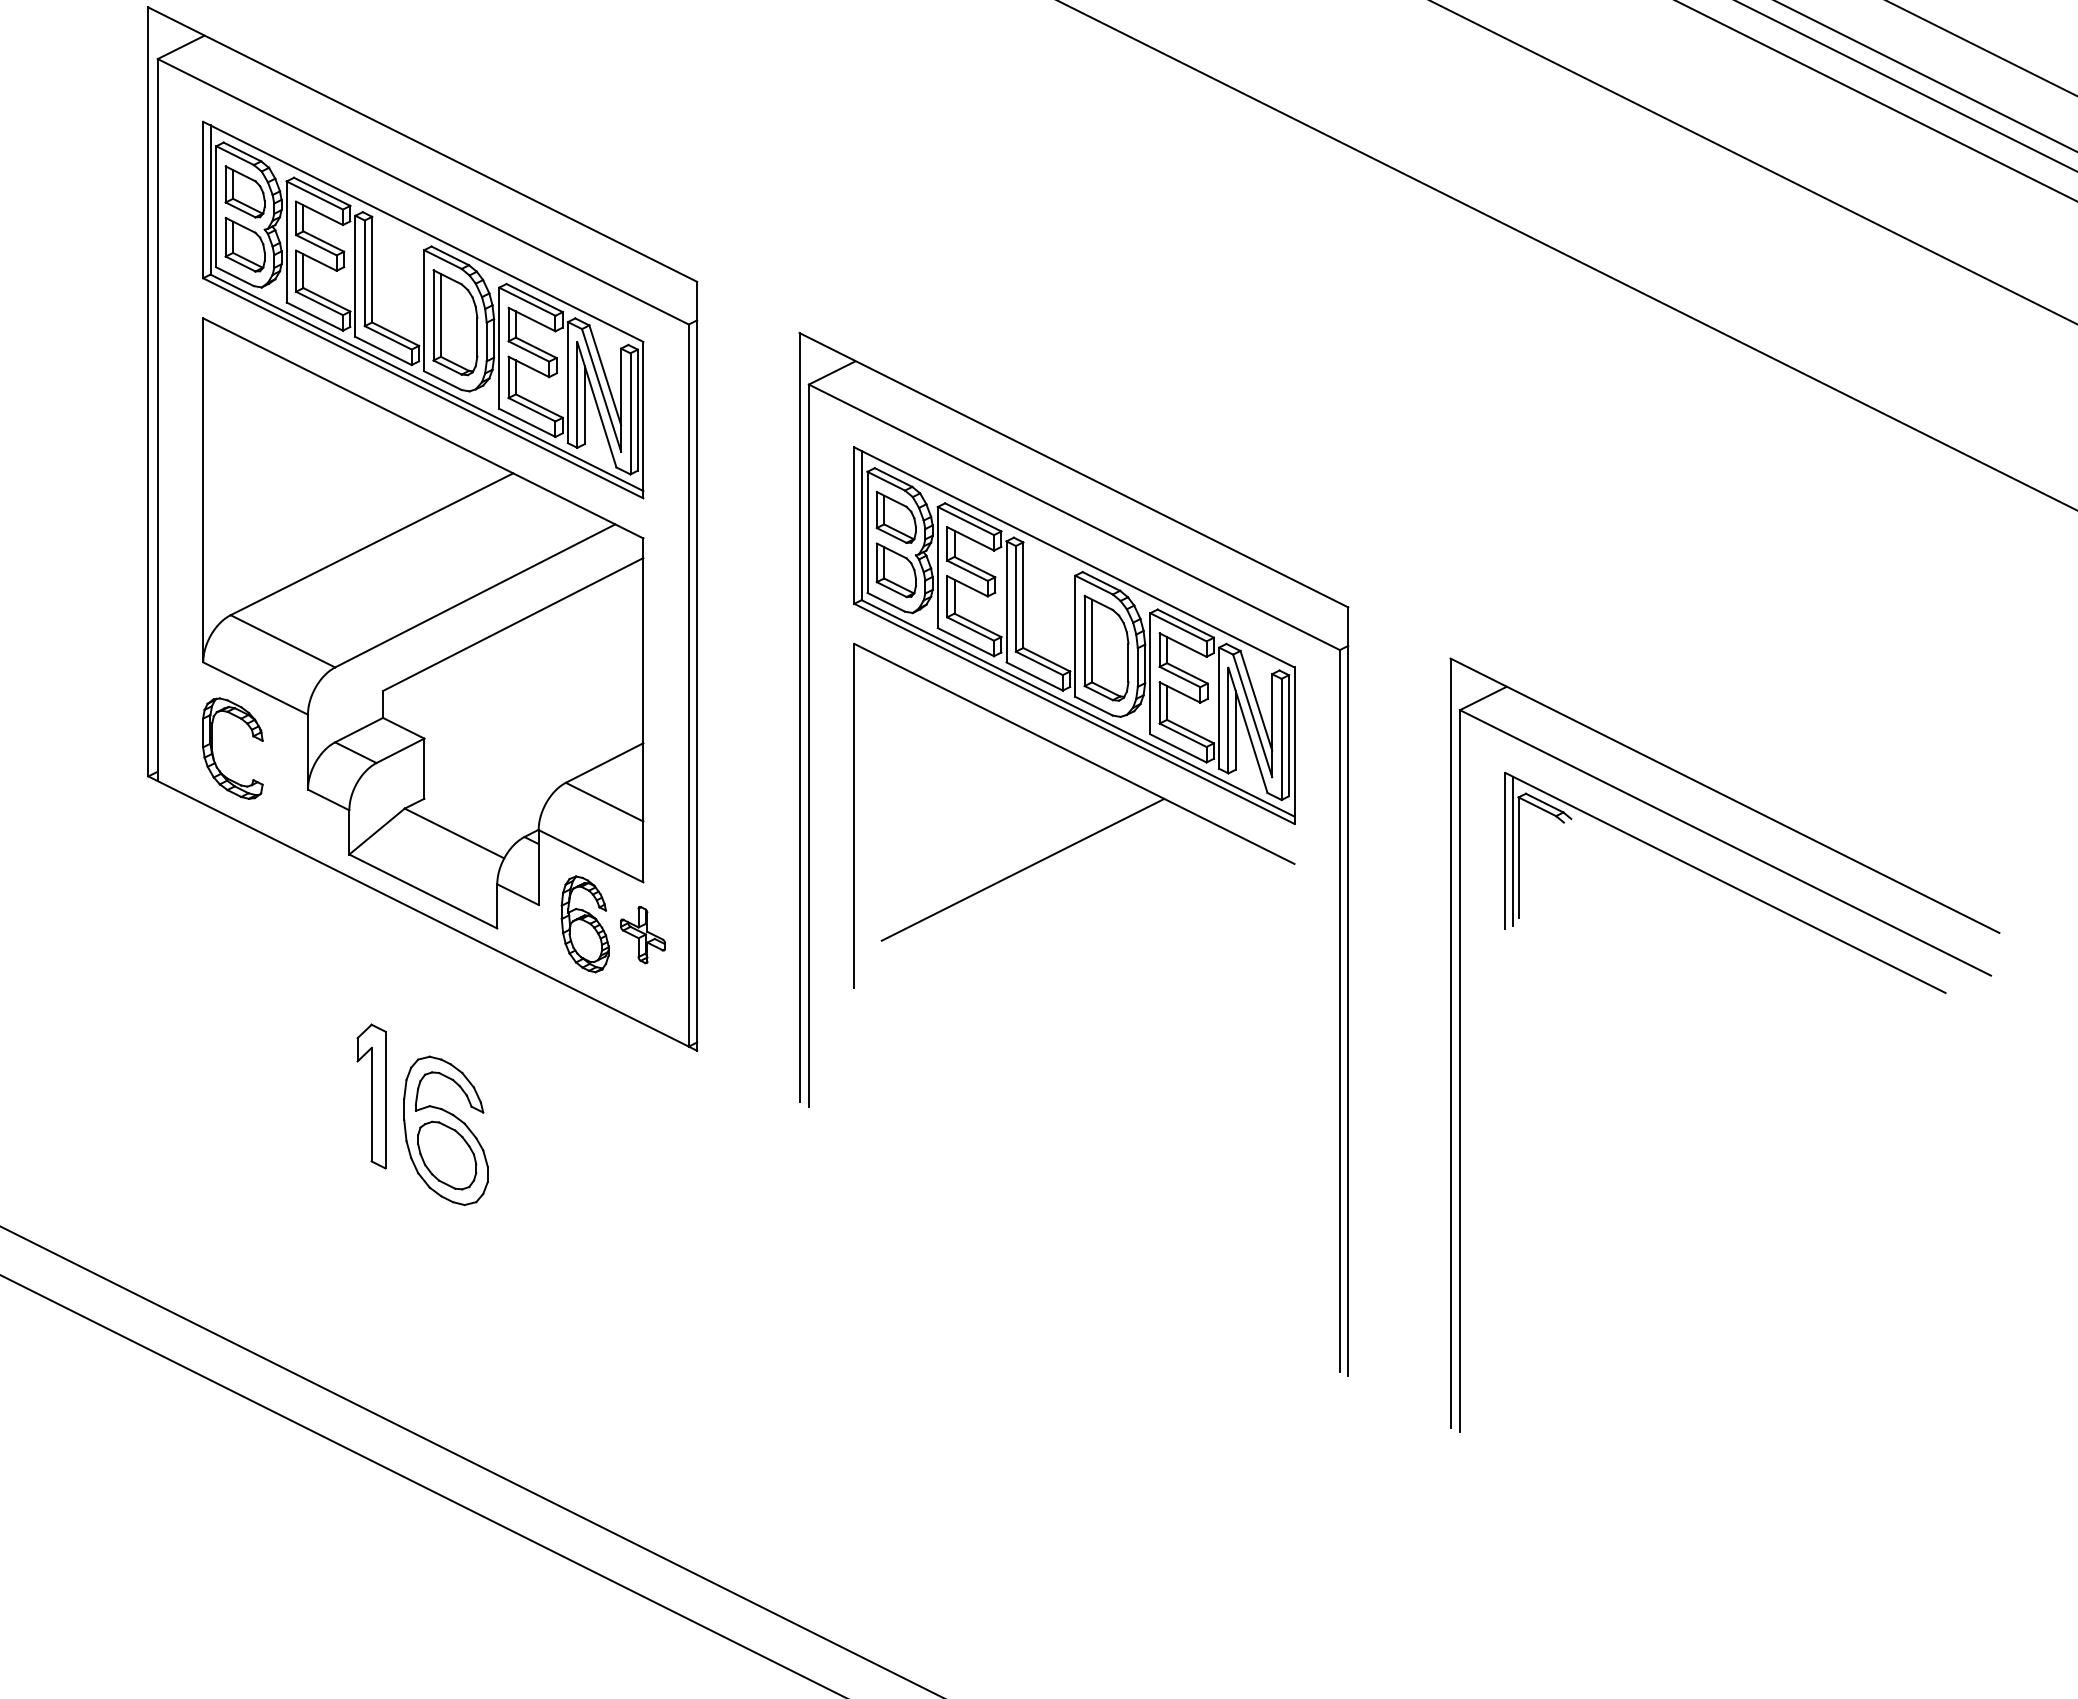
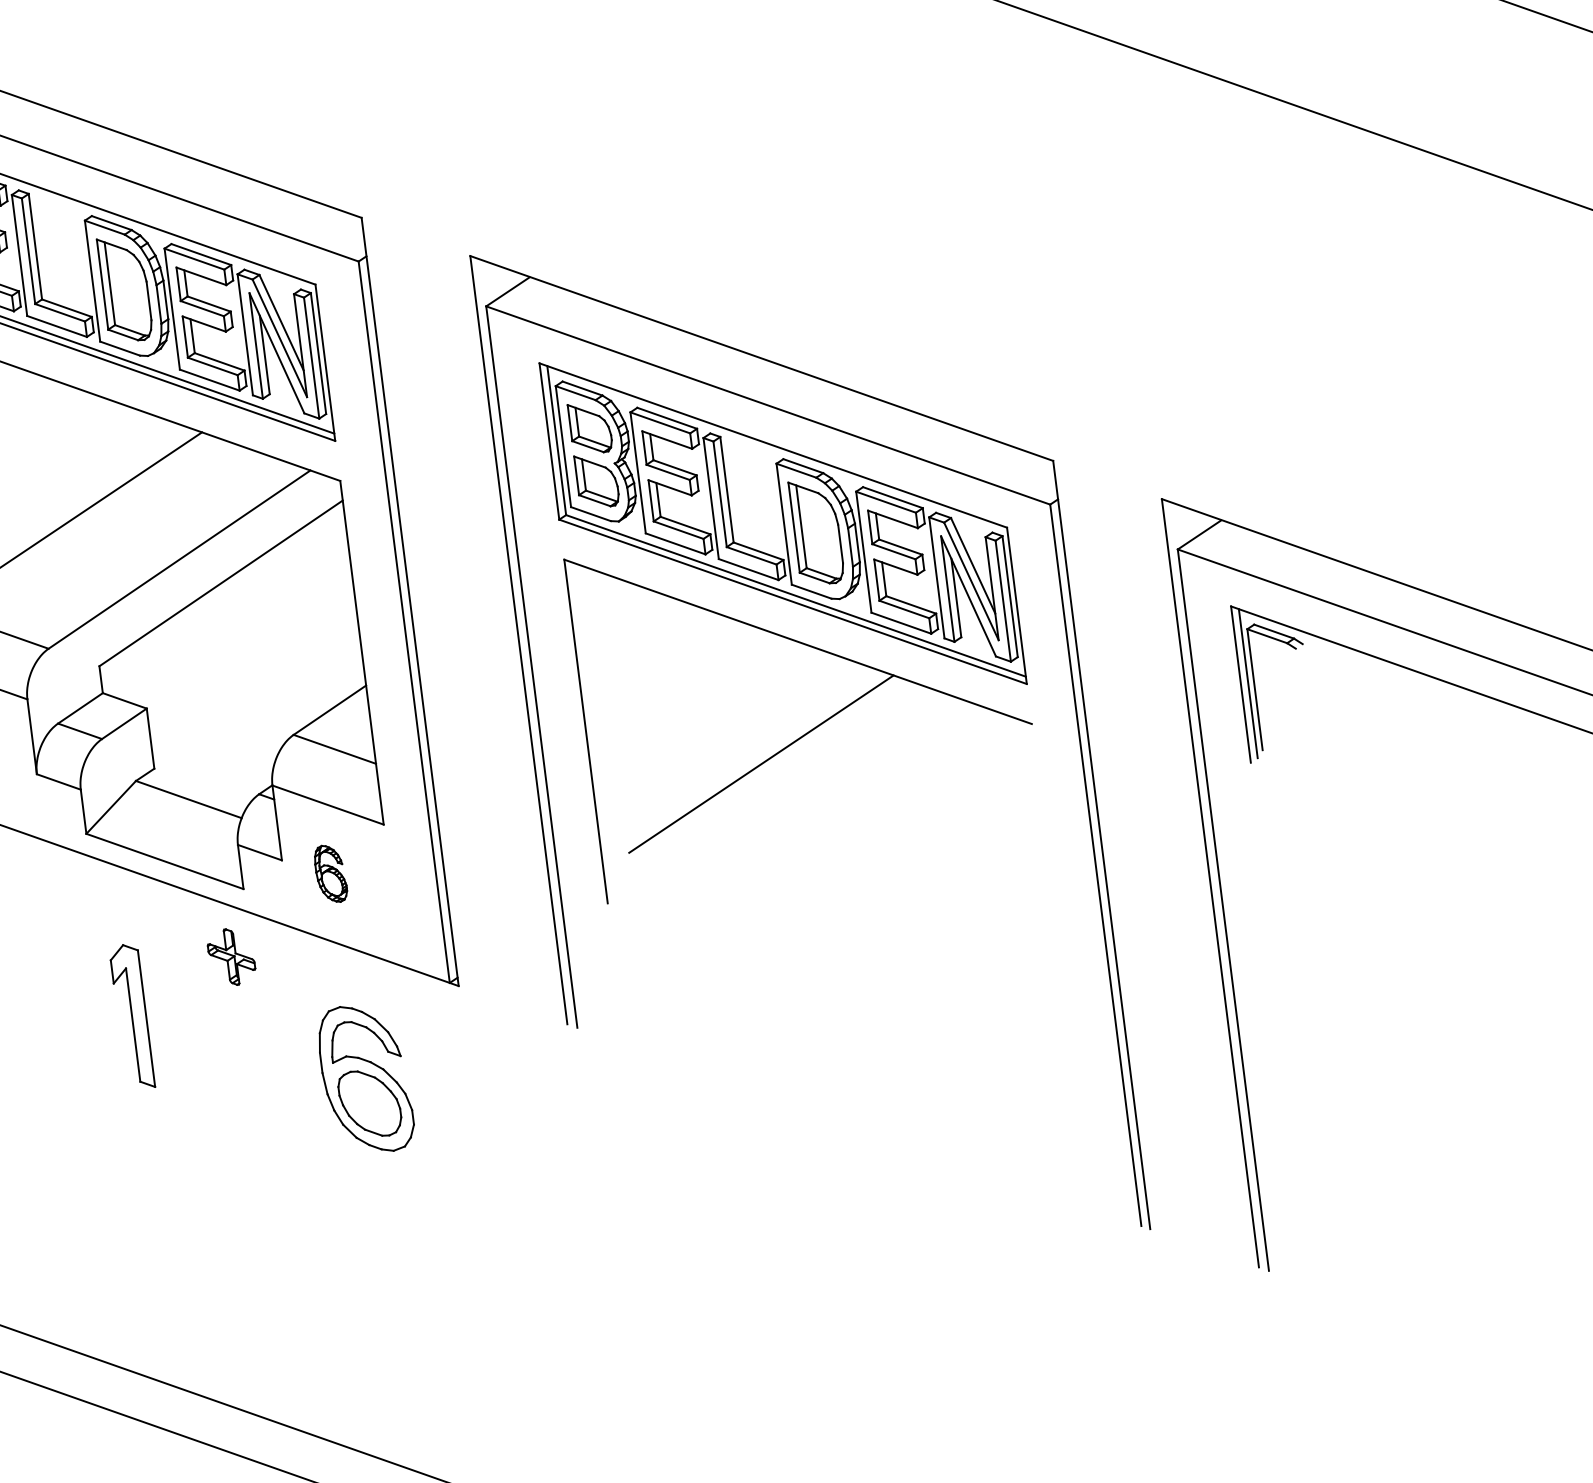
part: (584, 924) -> (330, 874), size x0.6
part: (642, 935) -> (231, 957), moved
part: (371, 1096) -> (132, 1016), moved
part: (445, 1130) -> (365, 1078), moved

